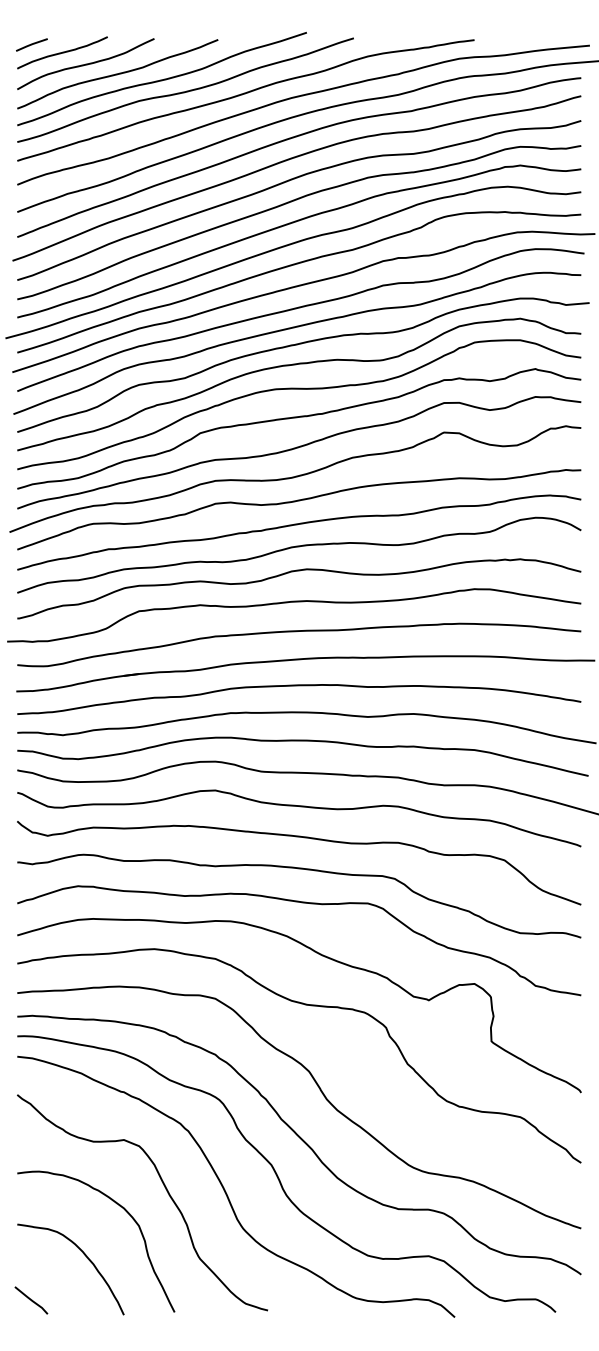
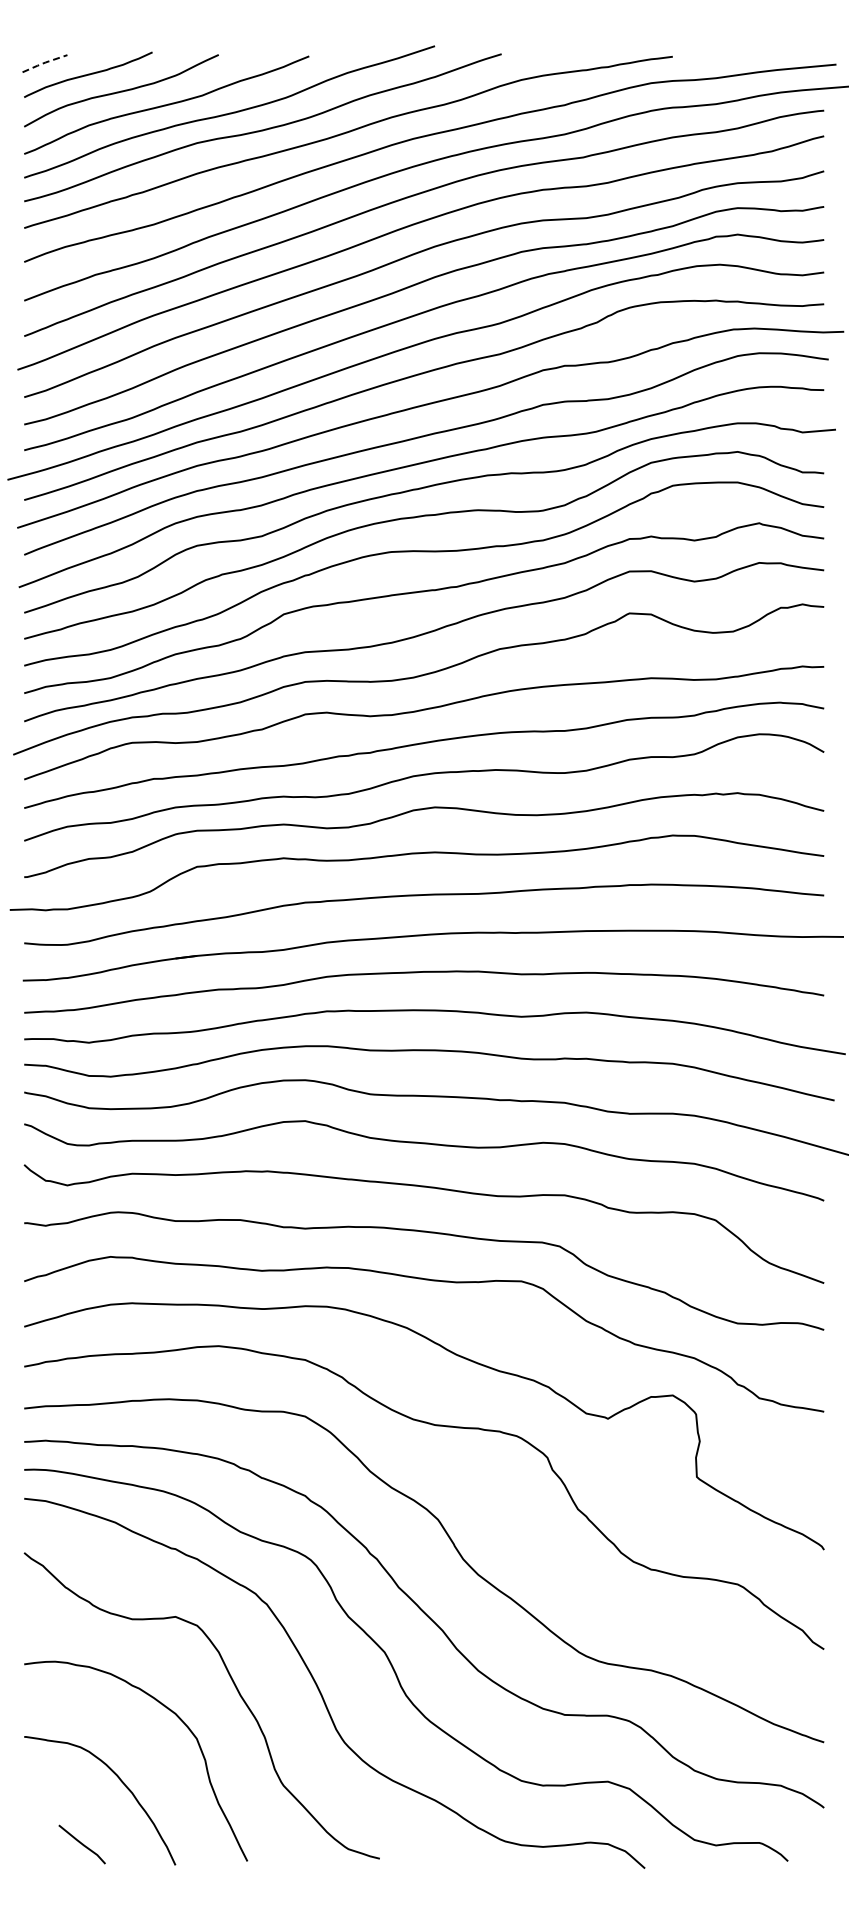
line: (31, 44) -> (44, 62), solid -> dashed
line: (30, 1300) -> (81, 1844), moved

